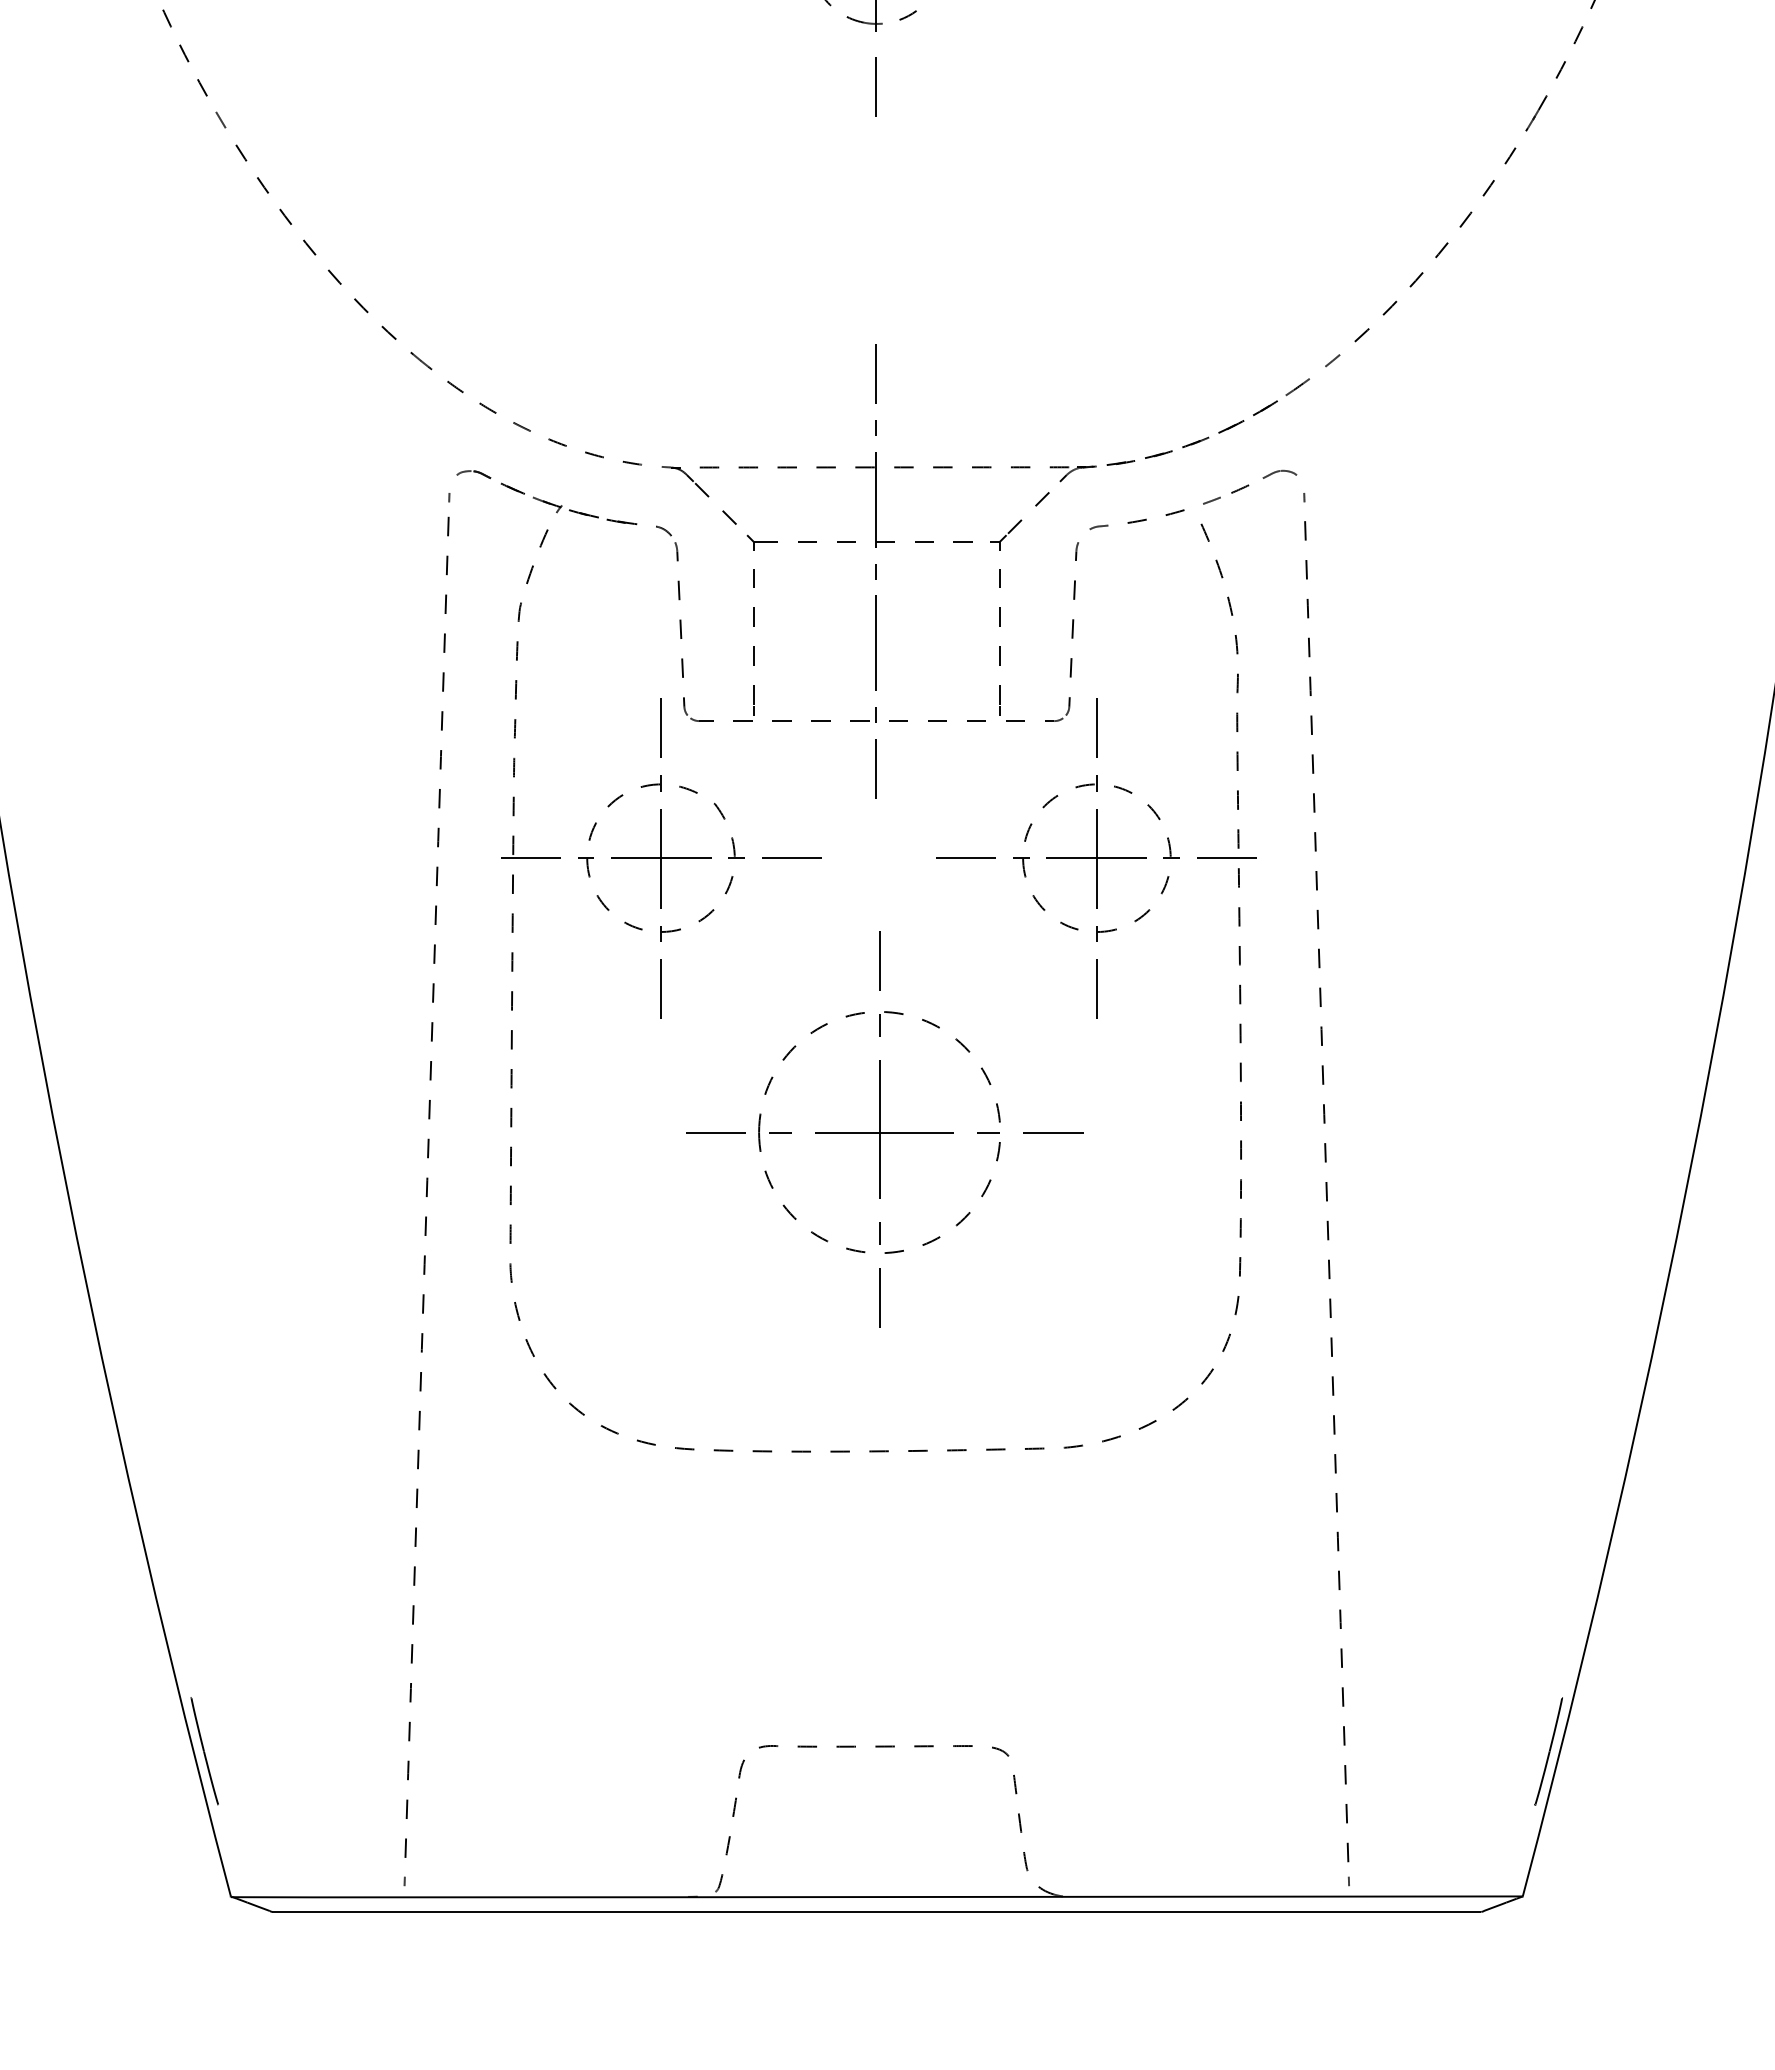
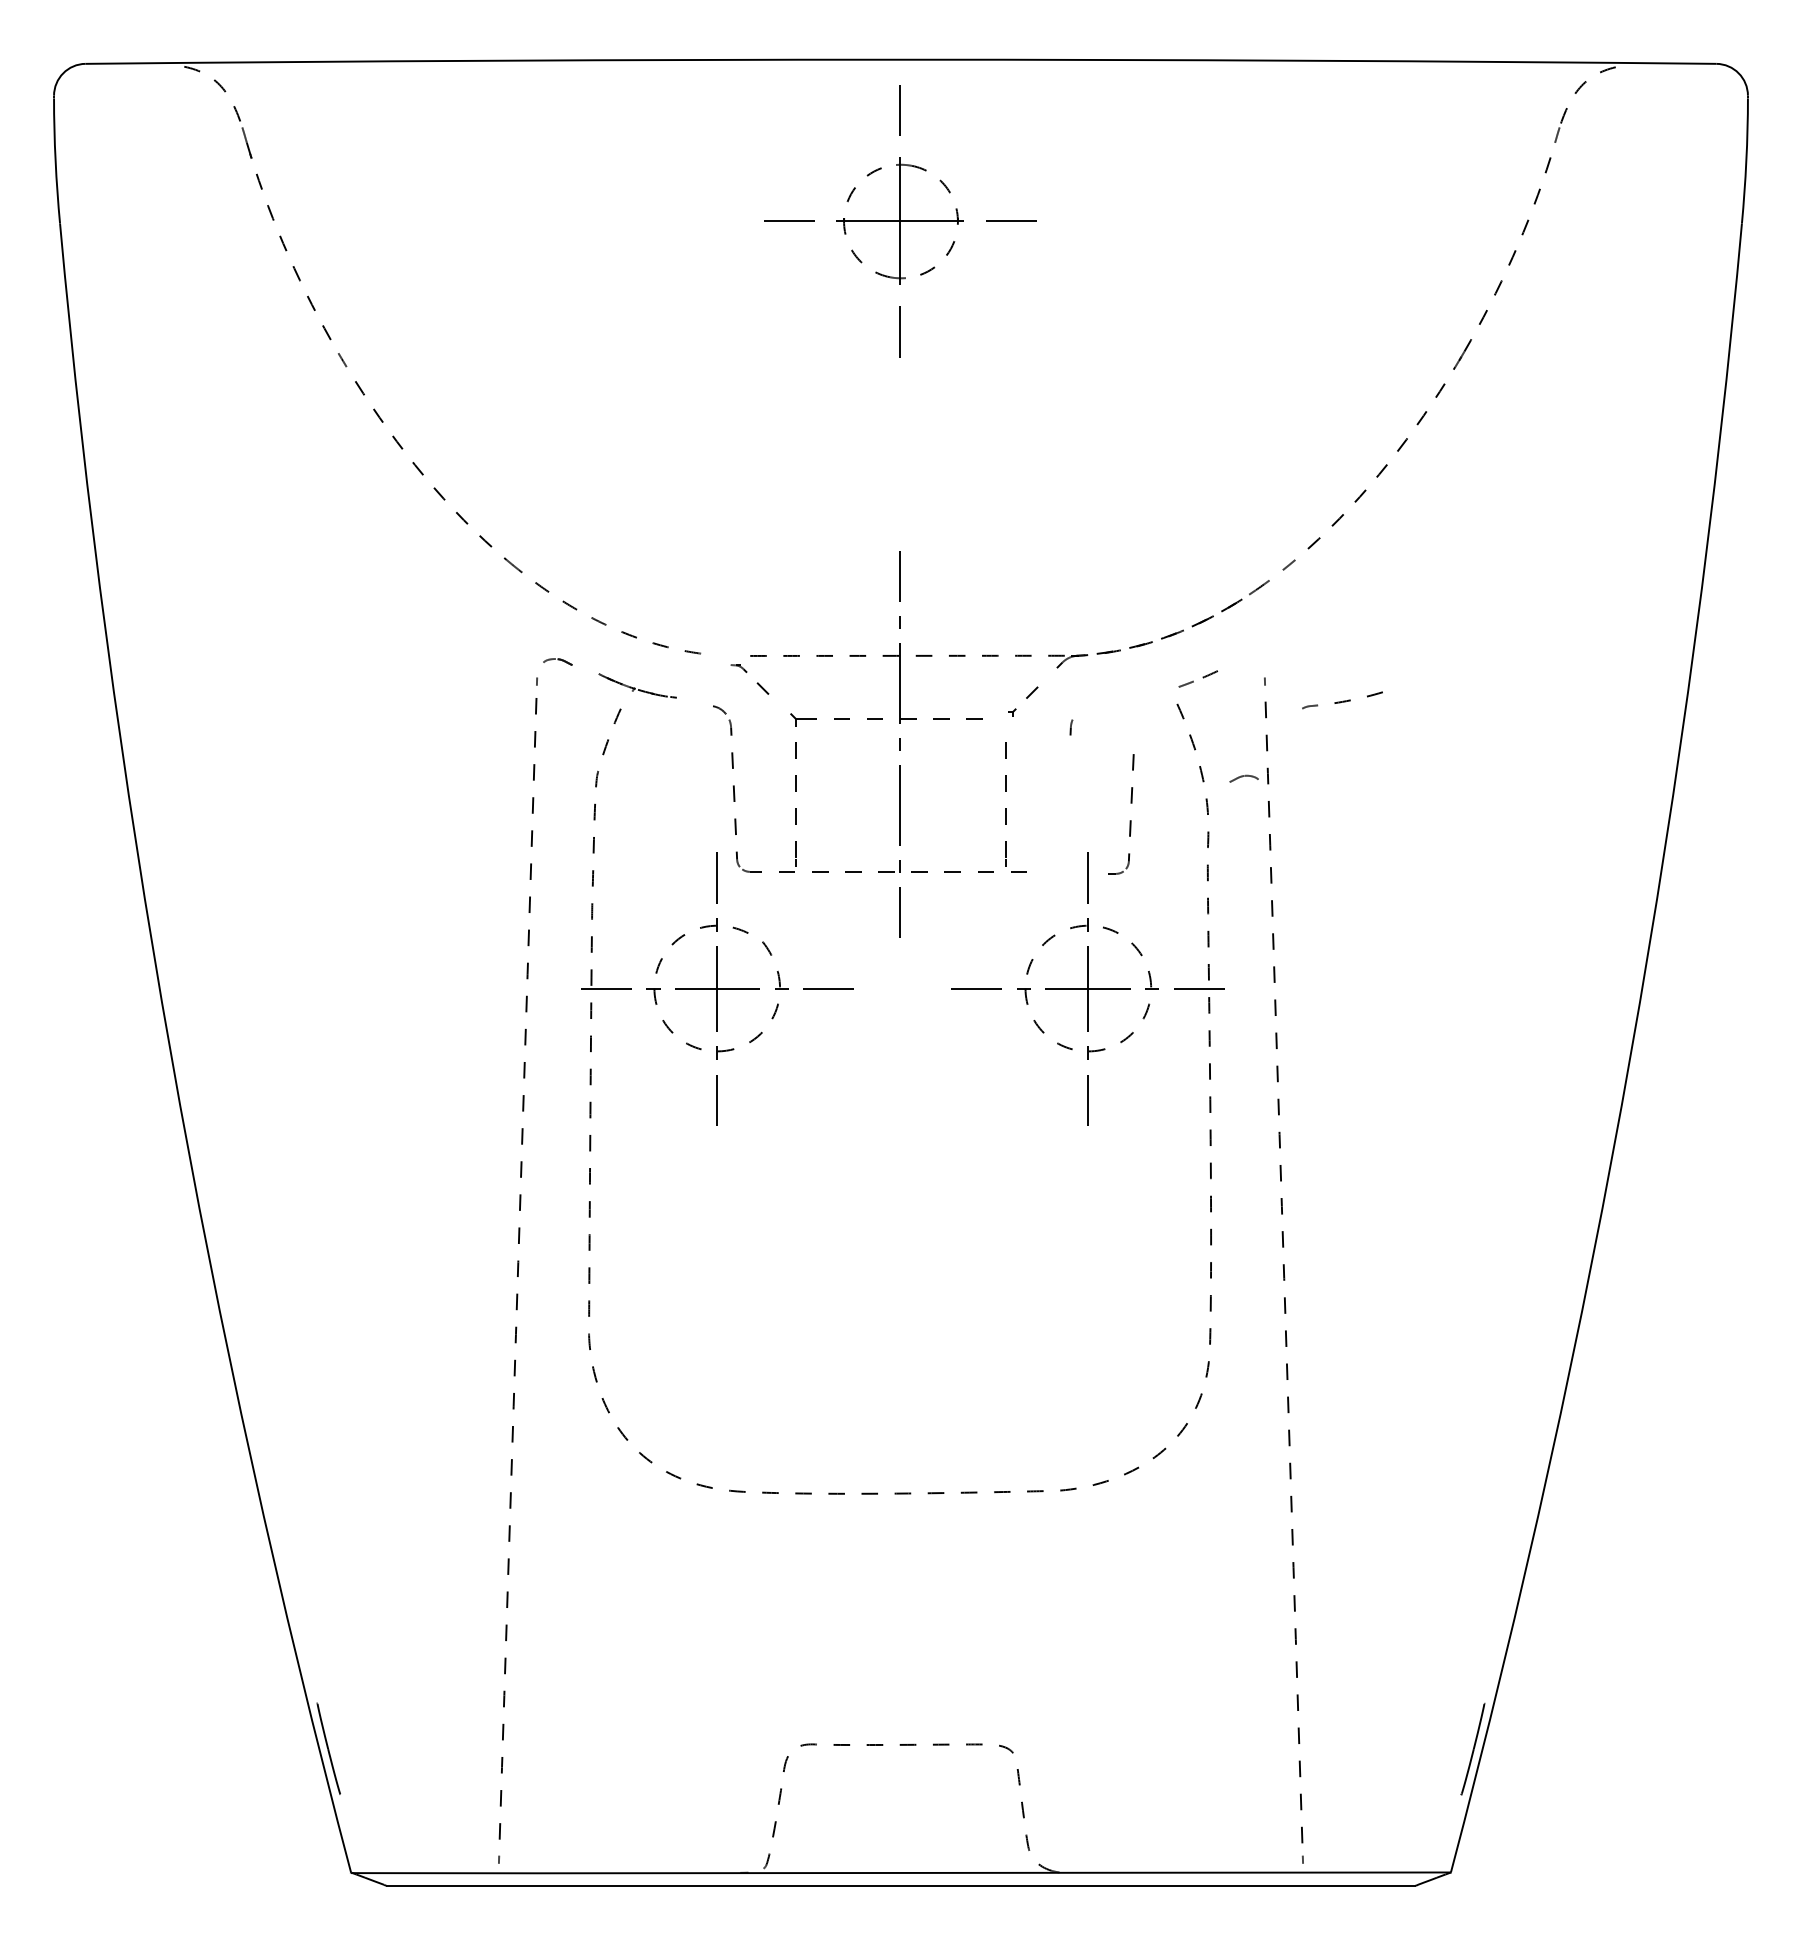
part: (1279, 474) -> (1243, 778), moved
part: (698, 495) -> (749, 679), size x0.6
part: (568, 503) -> (638, 686), size x0.6
part: (1137, 519) -> (1342, 700), moved
part: (1020, 521) -> (1023, 701), size x0.6
part: (1070, 658) -> (1129, 820), moved
part: (884, 1129) -> (907, 1219), removed

